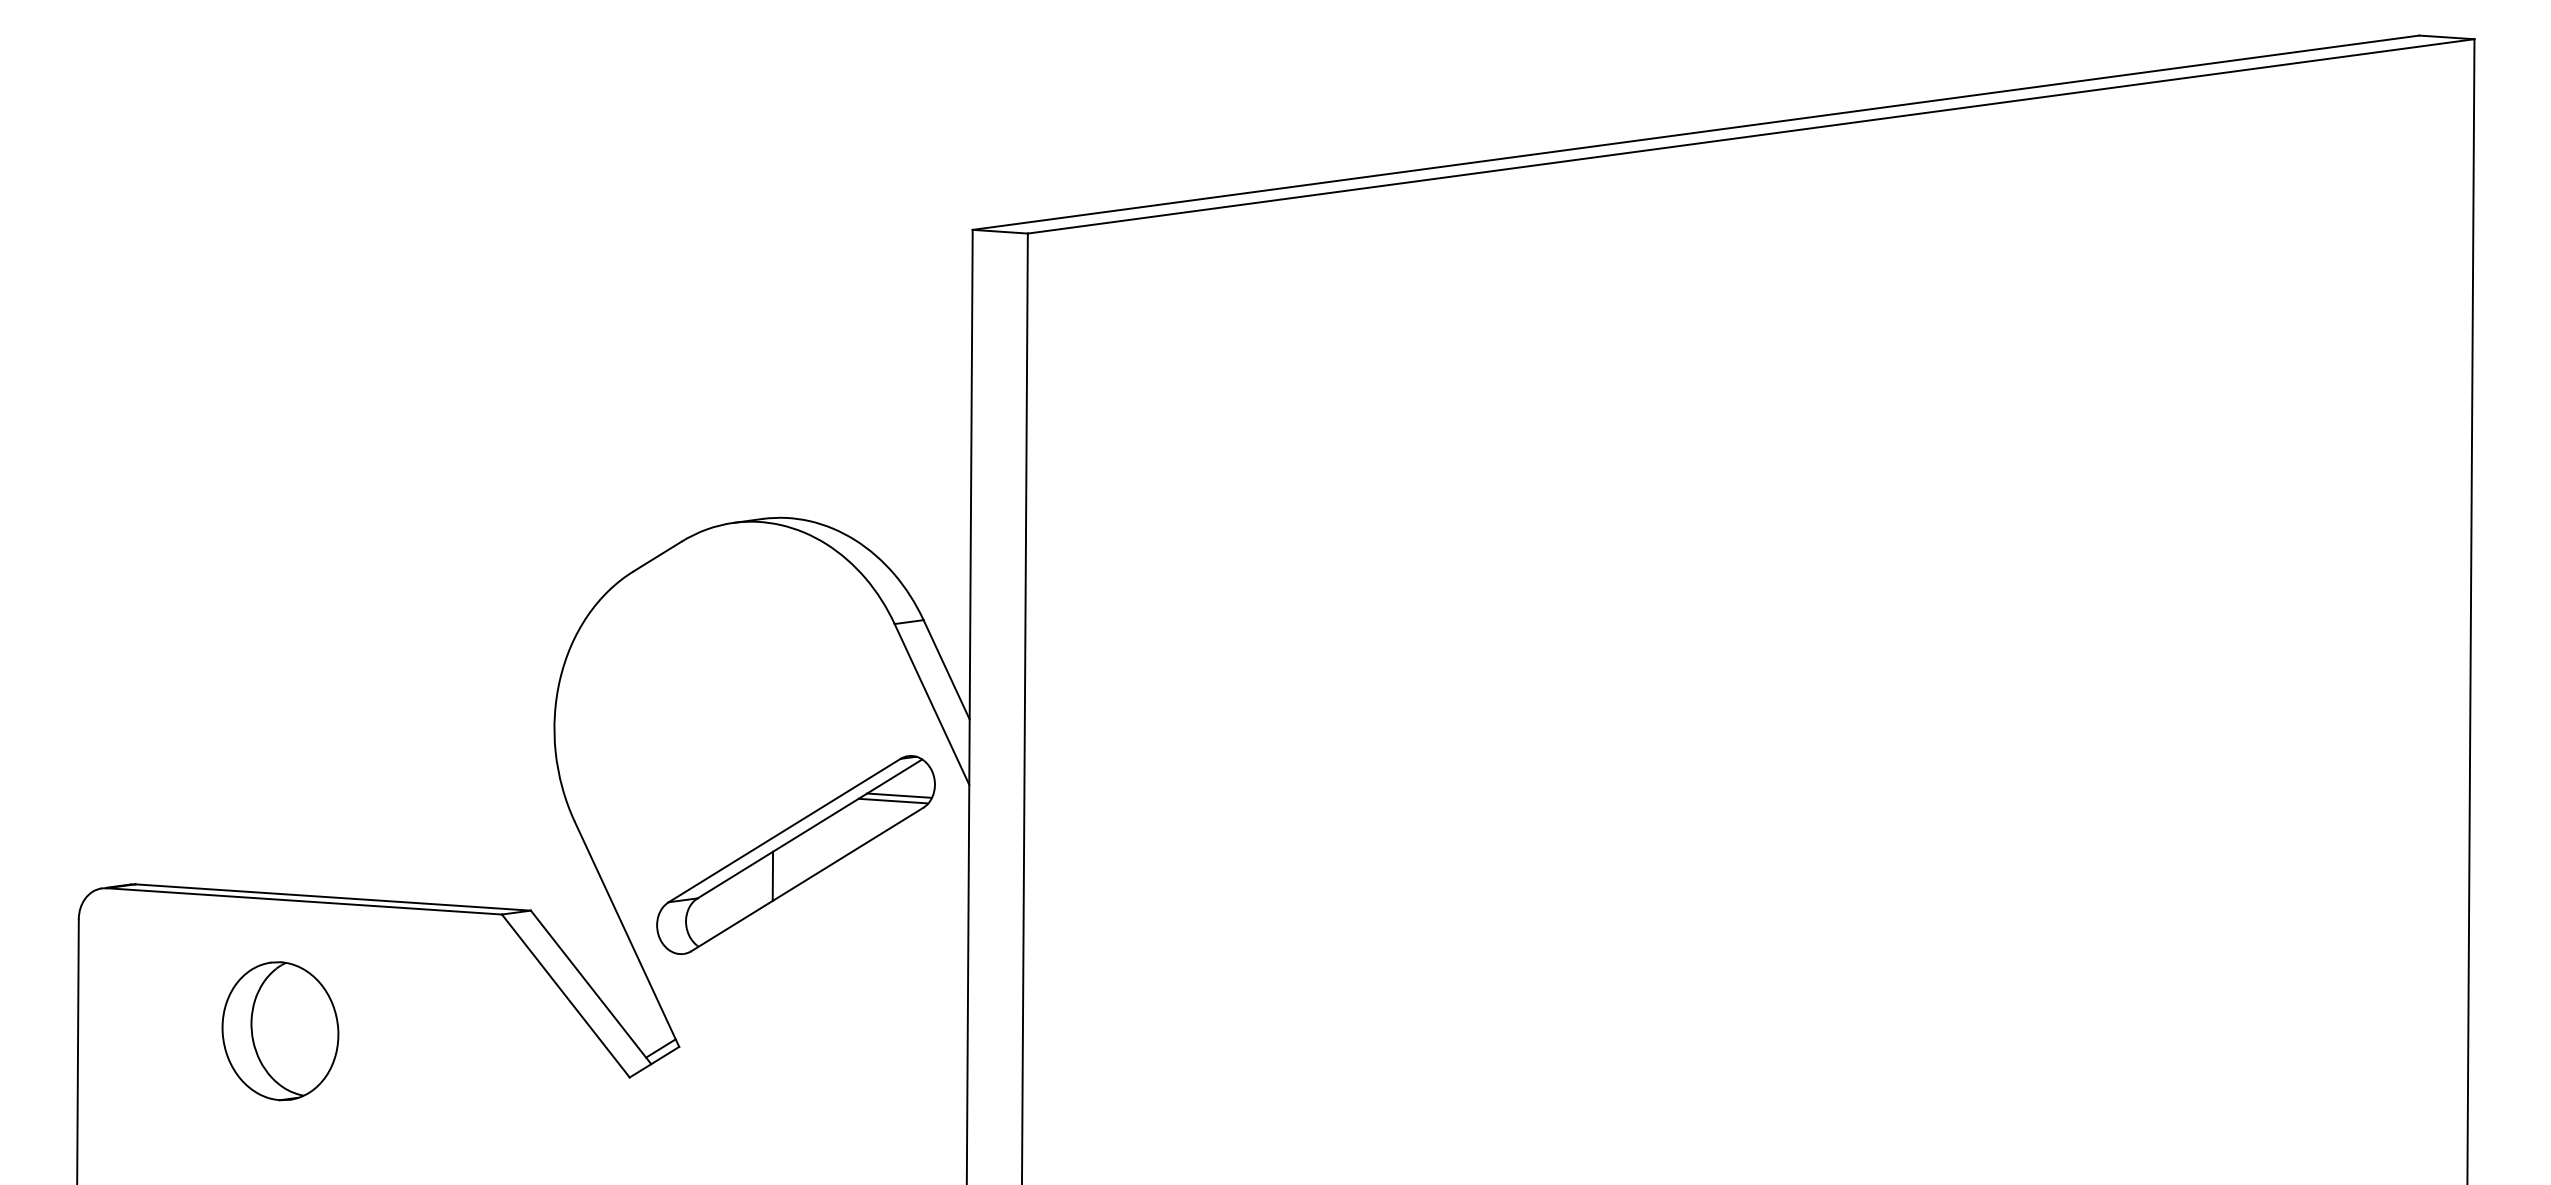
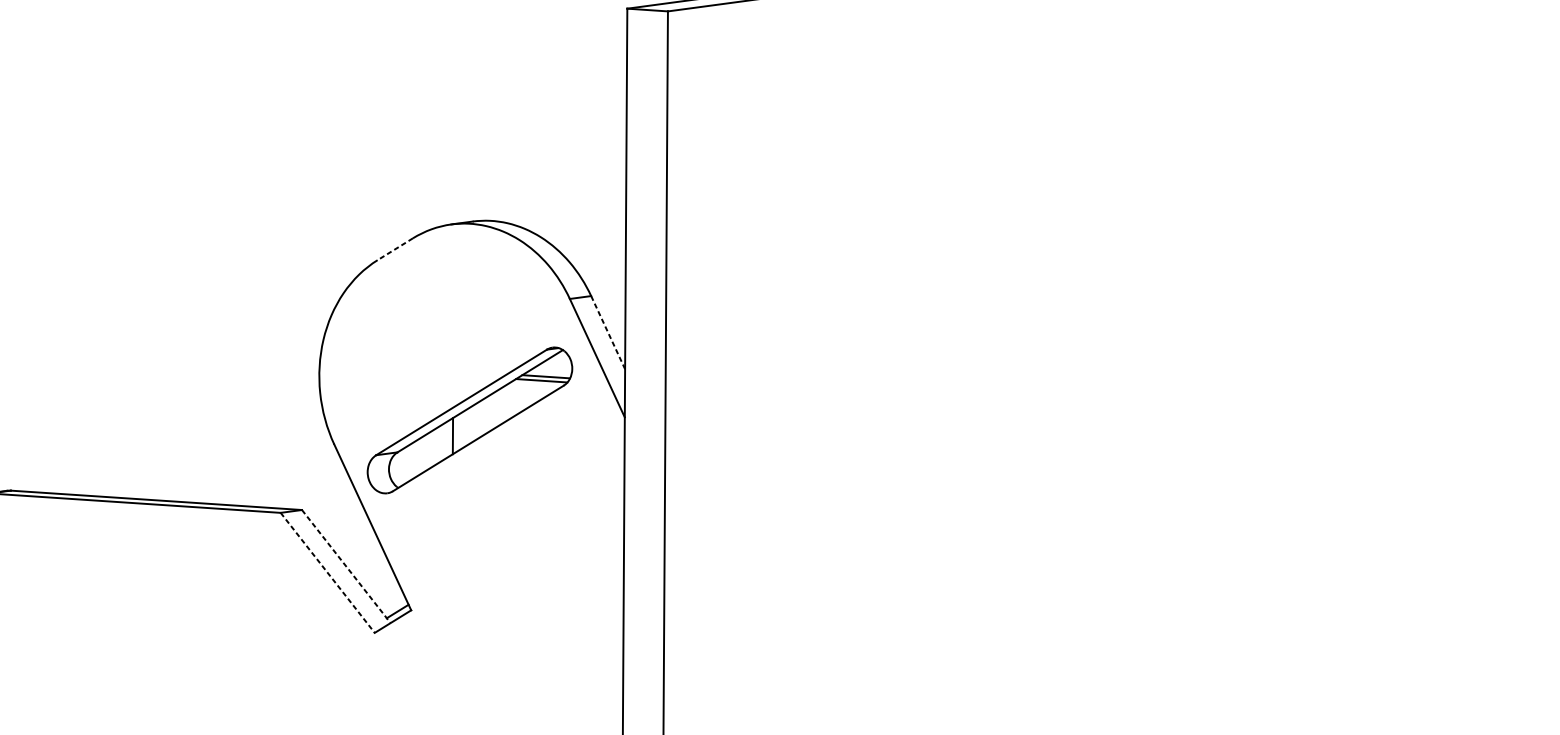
line: (657, 556) -> (395, 249), solid -> dashed
line: (946, 669) -> (608, 332), solid -> dashed
part: (795, 854) -> (469, 420), moved
line: (591, 987) -> (346, 566), solid -> dashed
line: (565, 996) -> (327, 573), solid -> dashed
part: (280, 1031) -> (117, 599), removed

